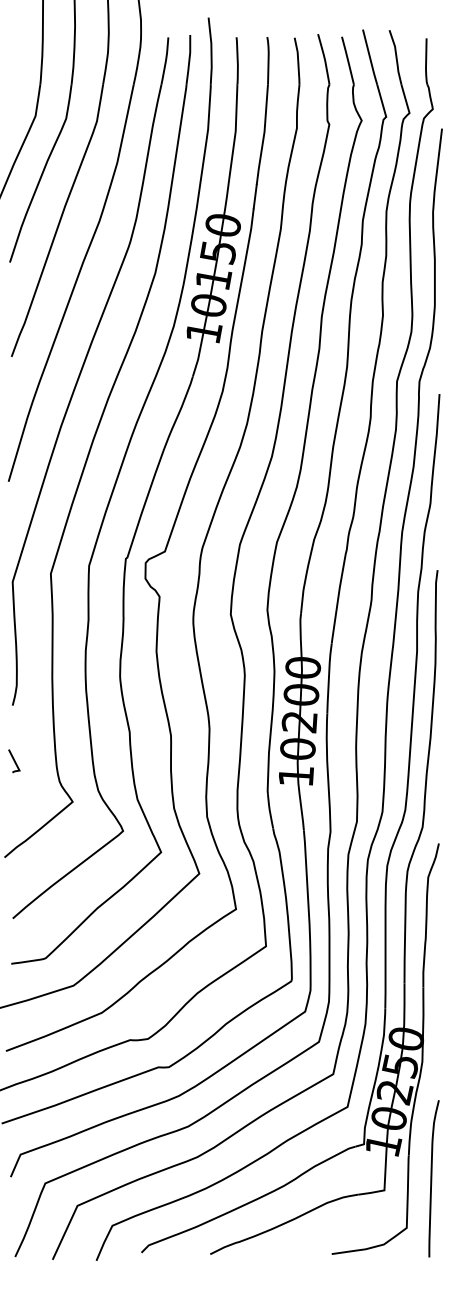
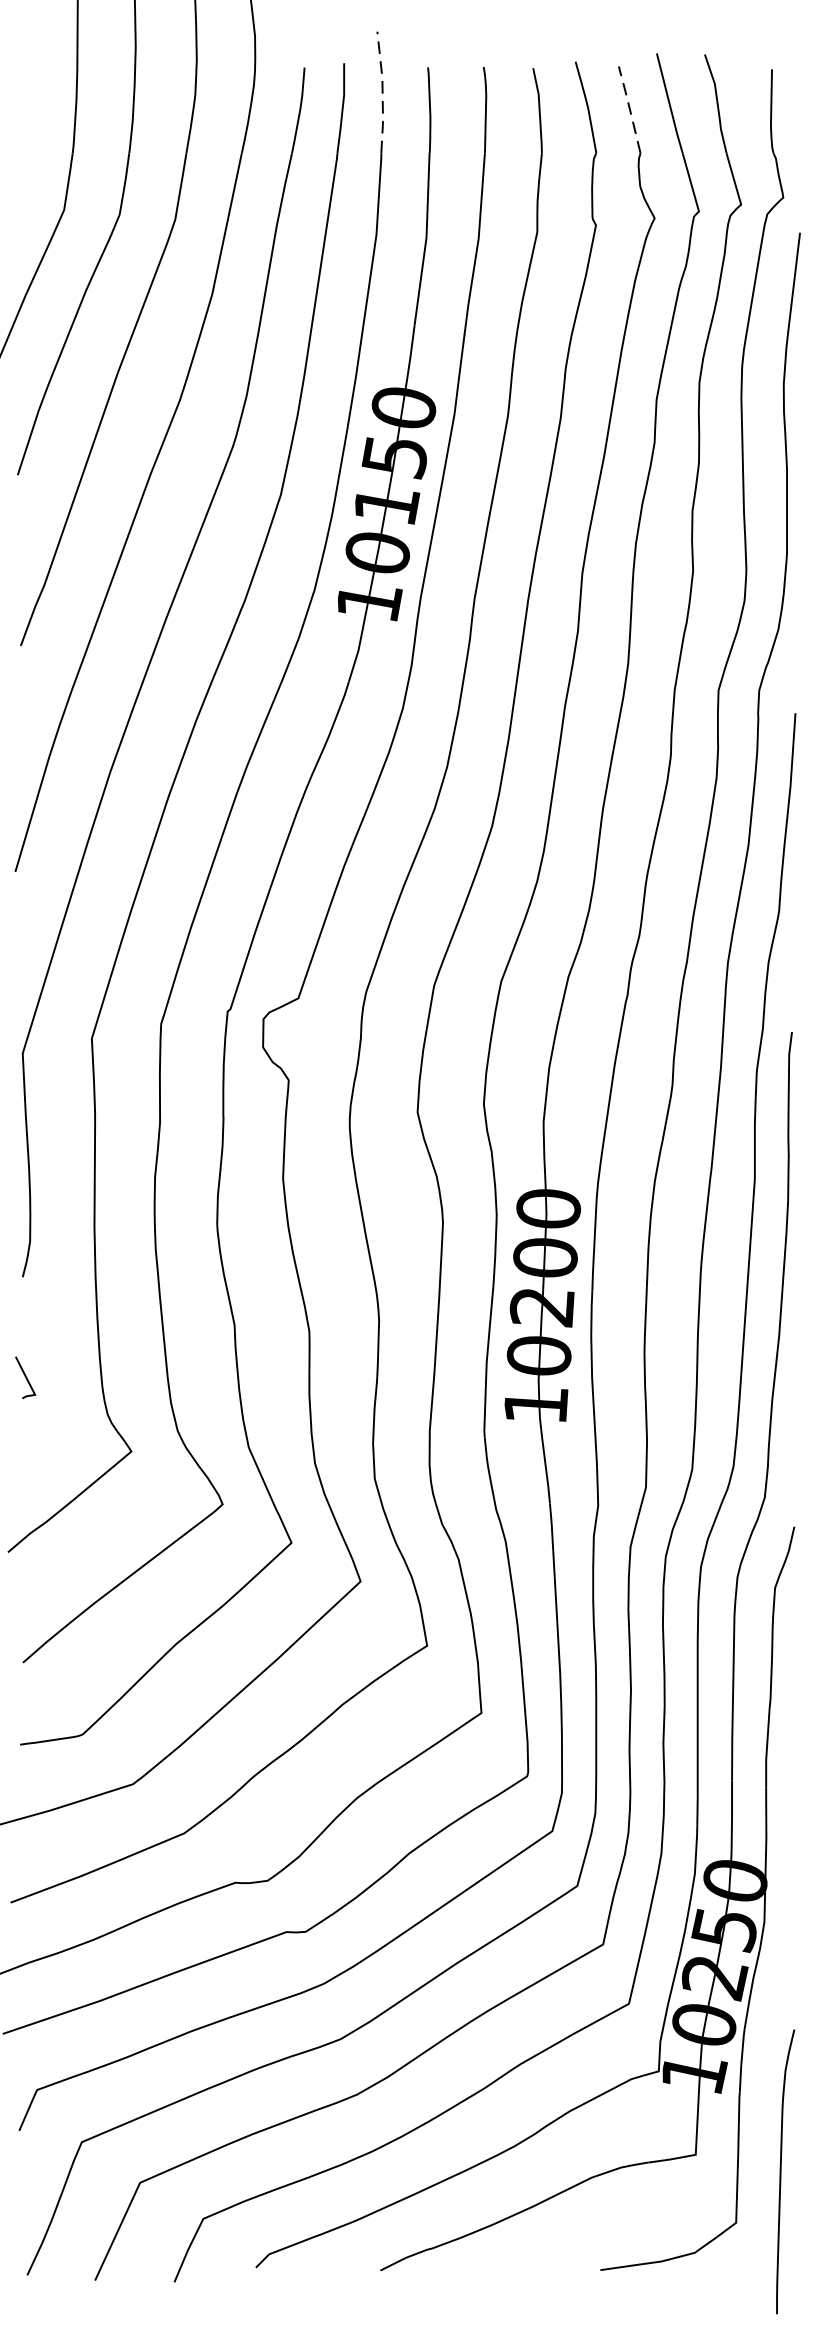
line: (211, 51) -> (382, 93), solid -> dashed
line: (348, 60) -> (630, 109), solid -> dashed
curve: (432, 1178) -> (782, 2171), moved

